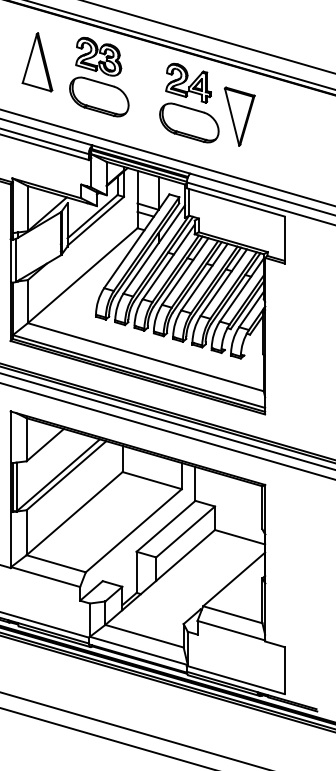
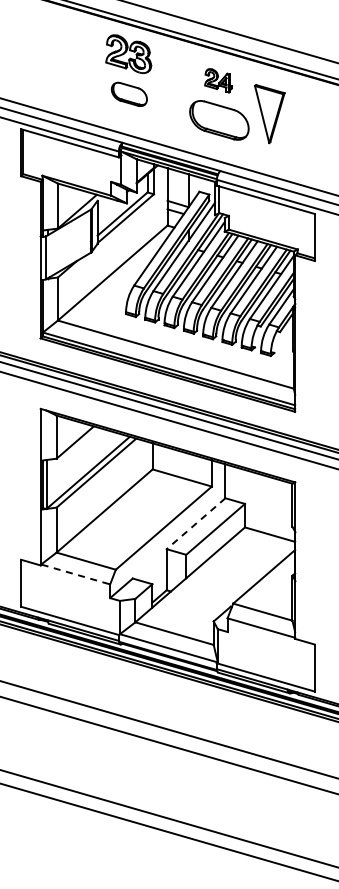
part: (37, 62) -> (67, 59), removed
part: (188, 83) -> (218, 80), size x0.6
part: (99, 97) -> (129, 94), size x0.6
line: (166, 526) -> (196, 523), solid -> dashed
line: (45, 577) -> (75, 574), solid -> dashed

